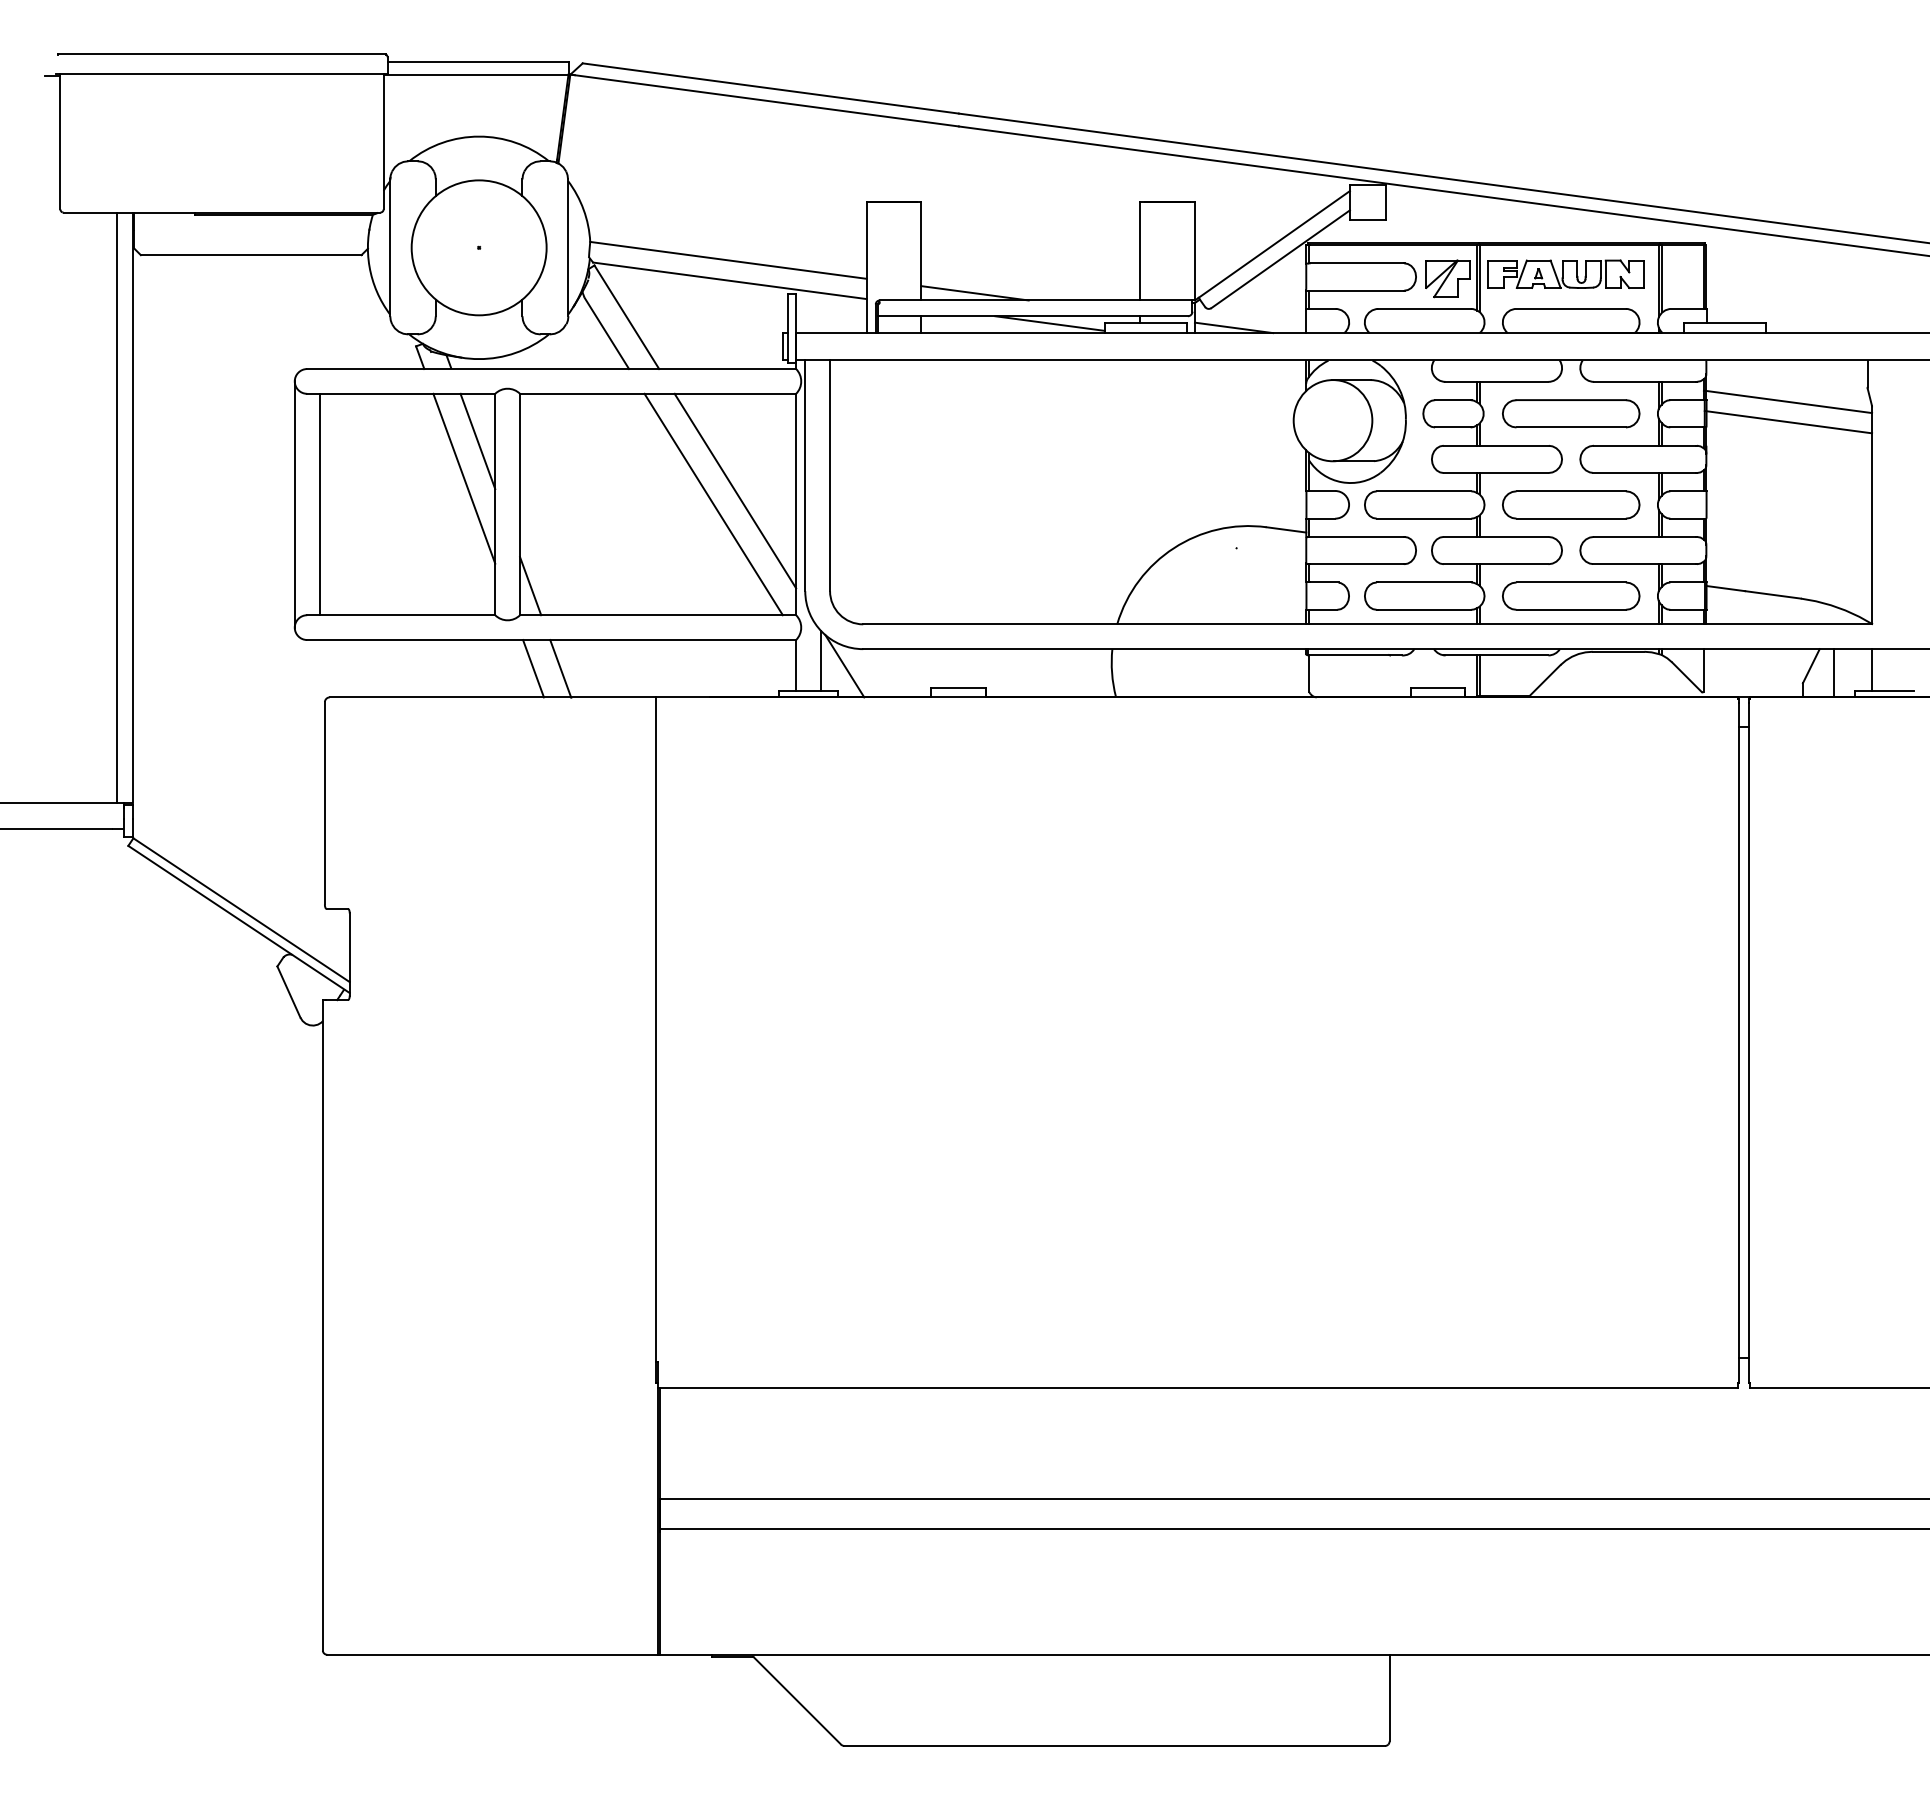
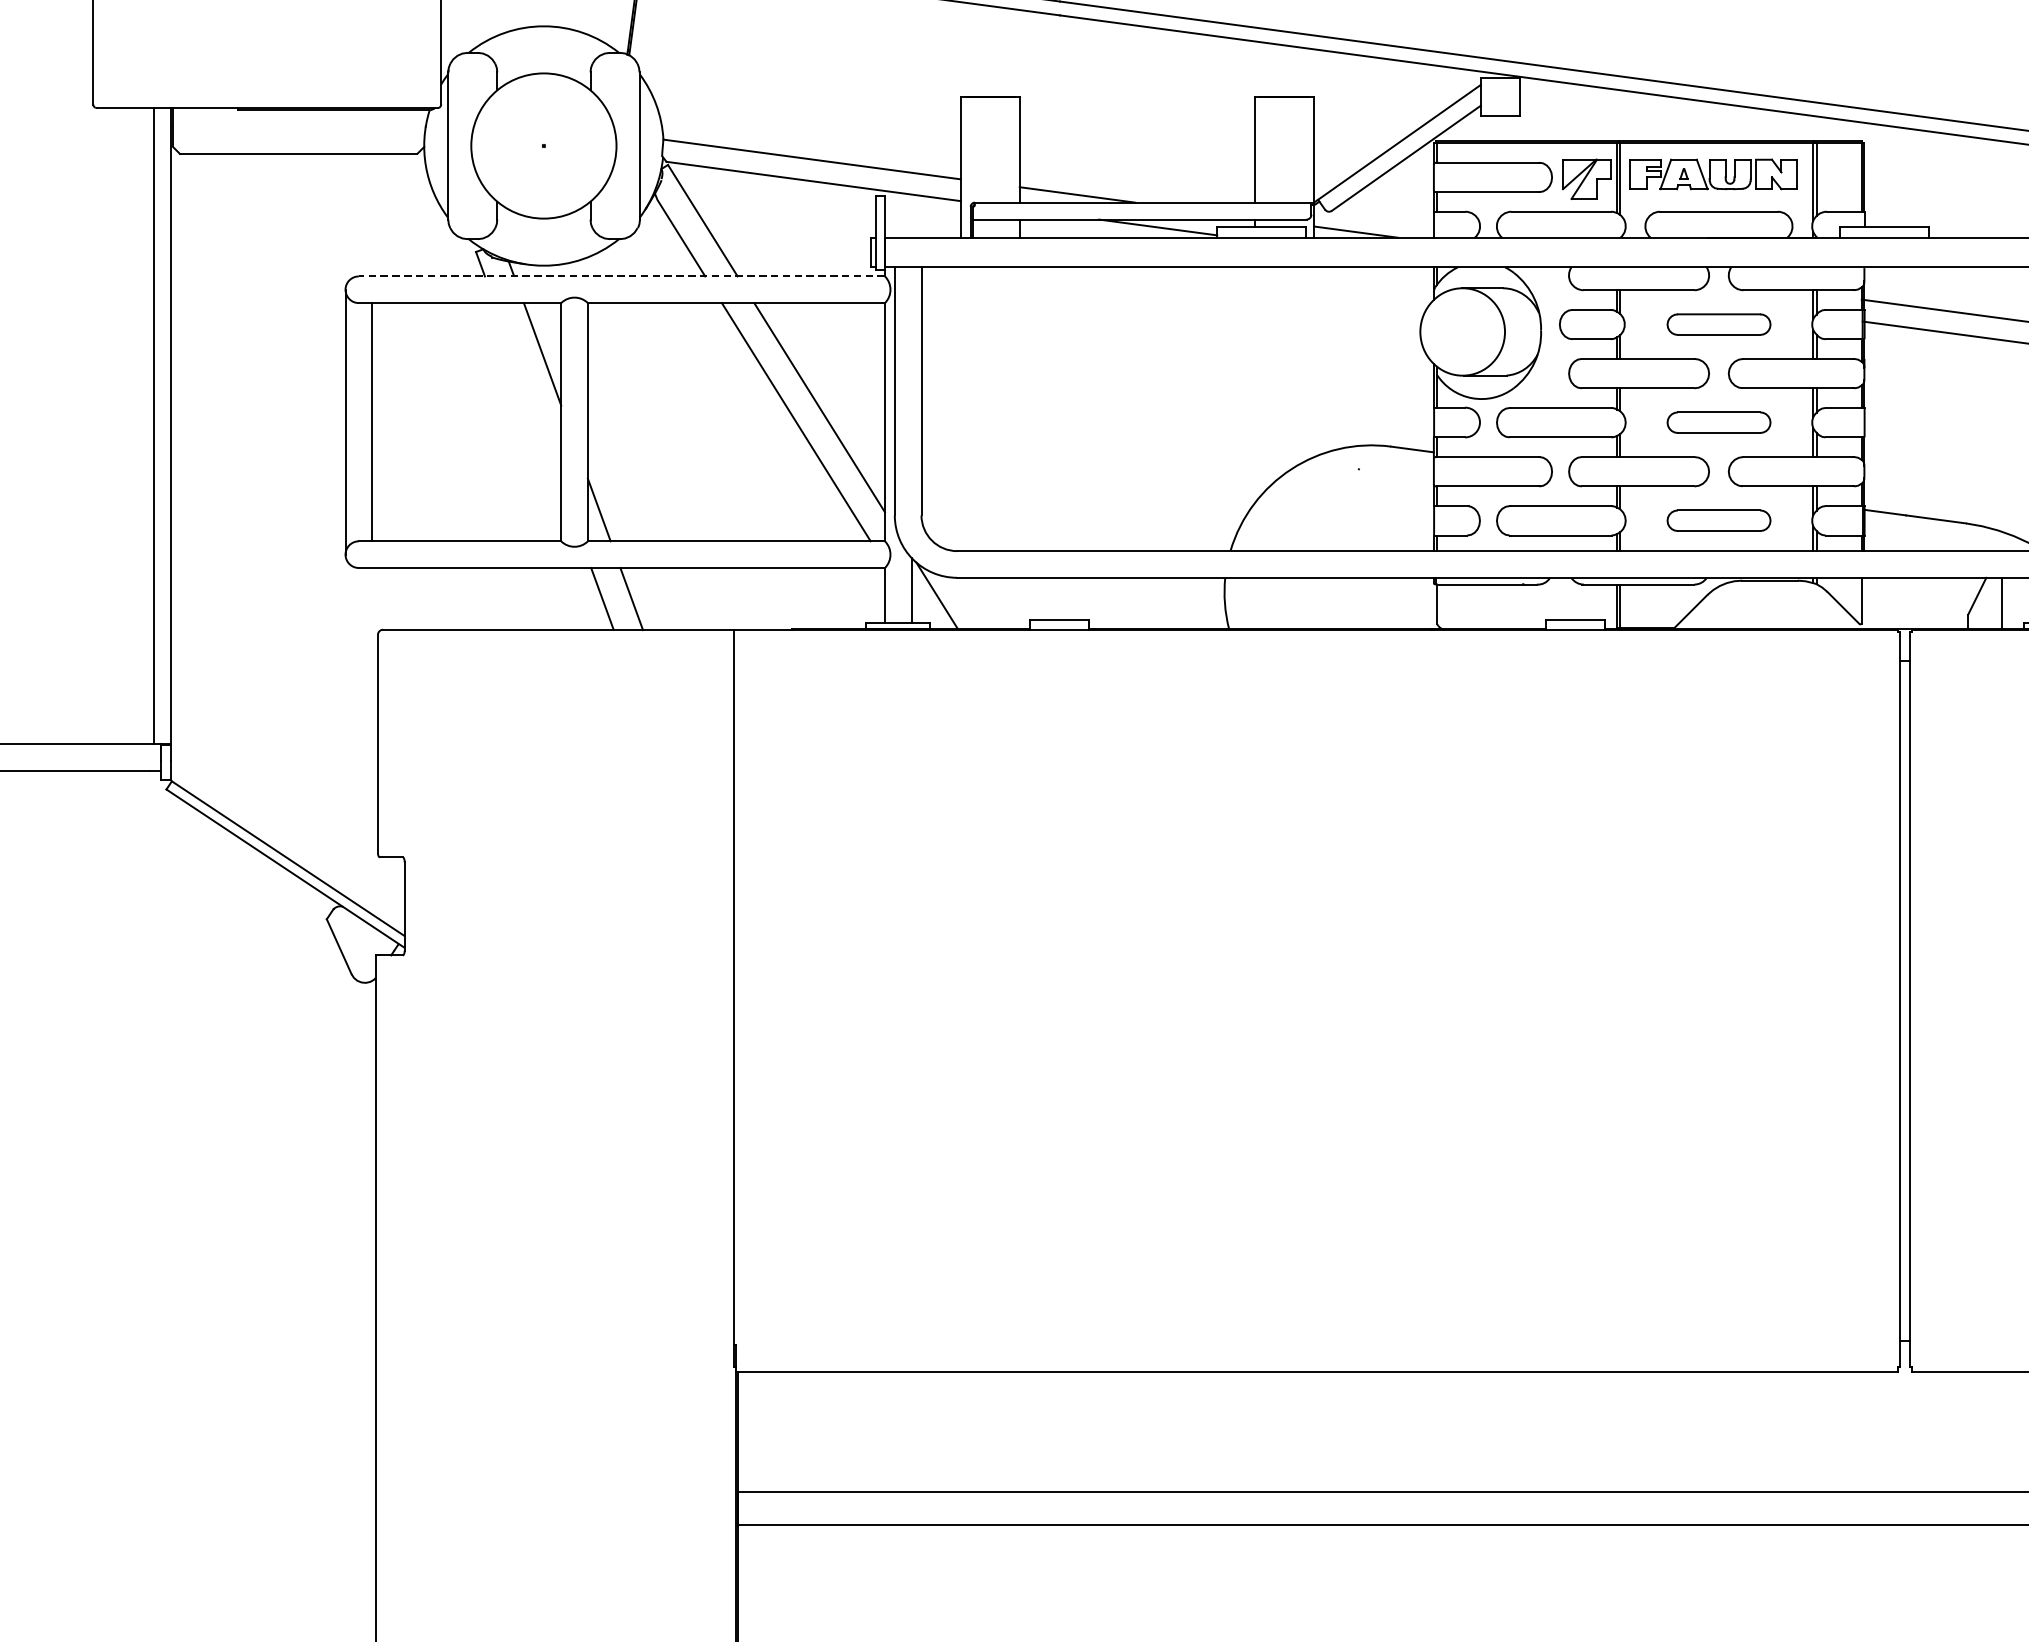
line: (551, 369) -> (621, 276), solid -> dashed
part: (1571, 413) -> (1719, 324), size x0.7
line: (464, 478) -> (528, 394), removed
part: (1571, 504) -> (1719, 422), size x0.7
part: (1571, 595) -> (1719, 520), size x0.7

